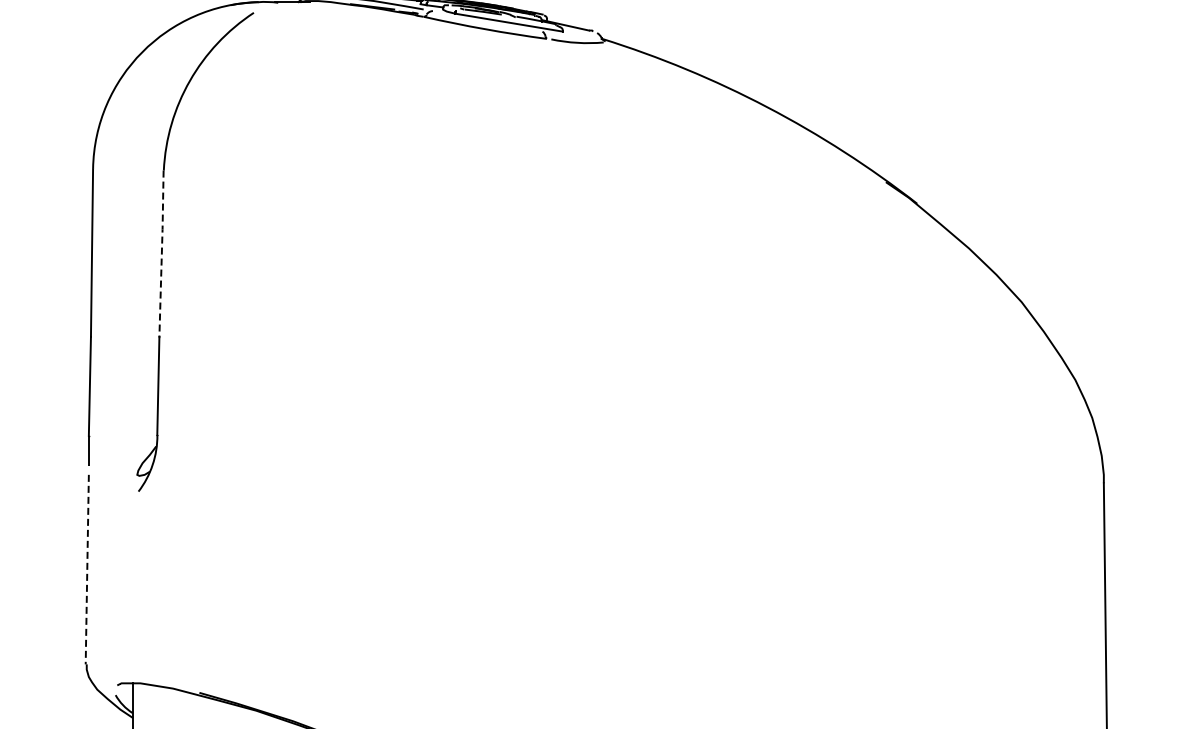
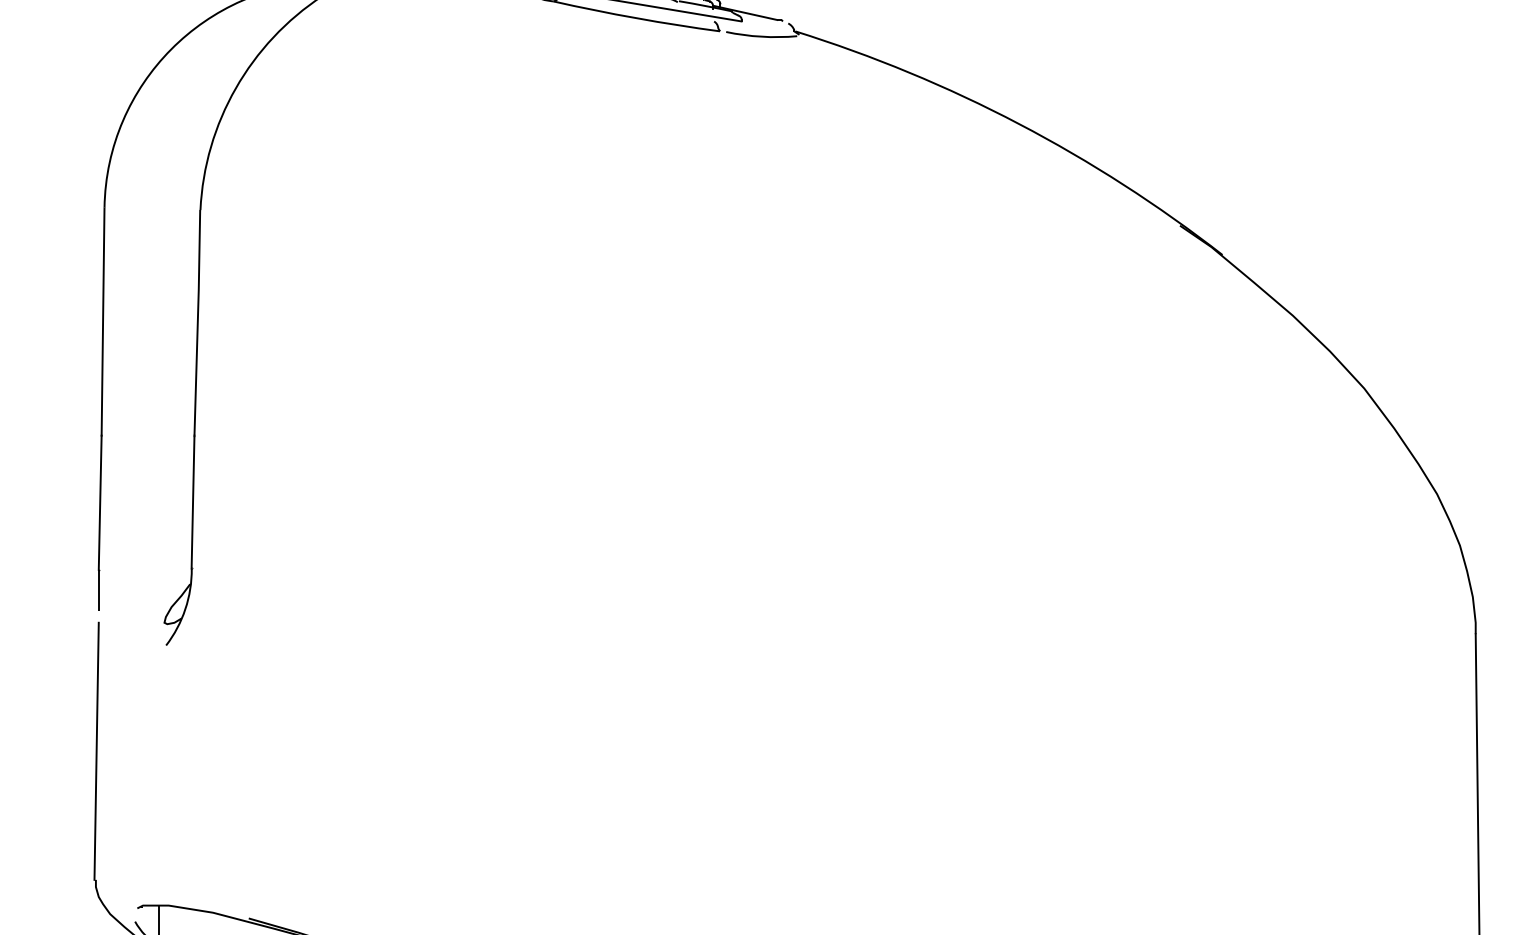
line: (161, 253) -> (197, 322), dashed -> solid
line: (87, 569) -> (96, 751), dashed -> solid

